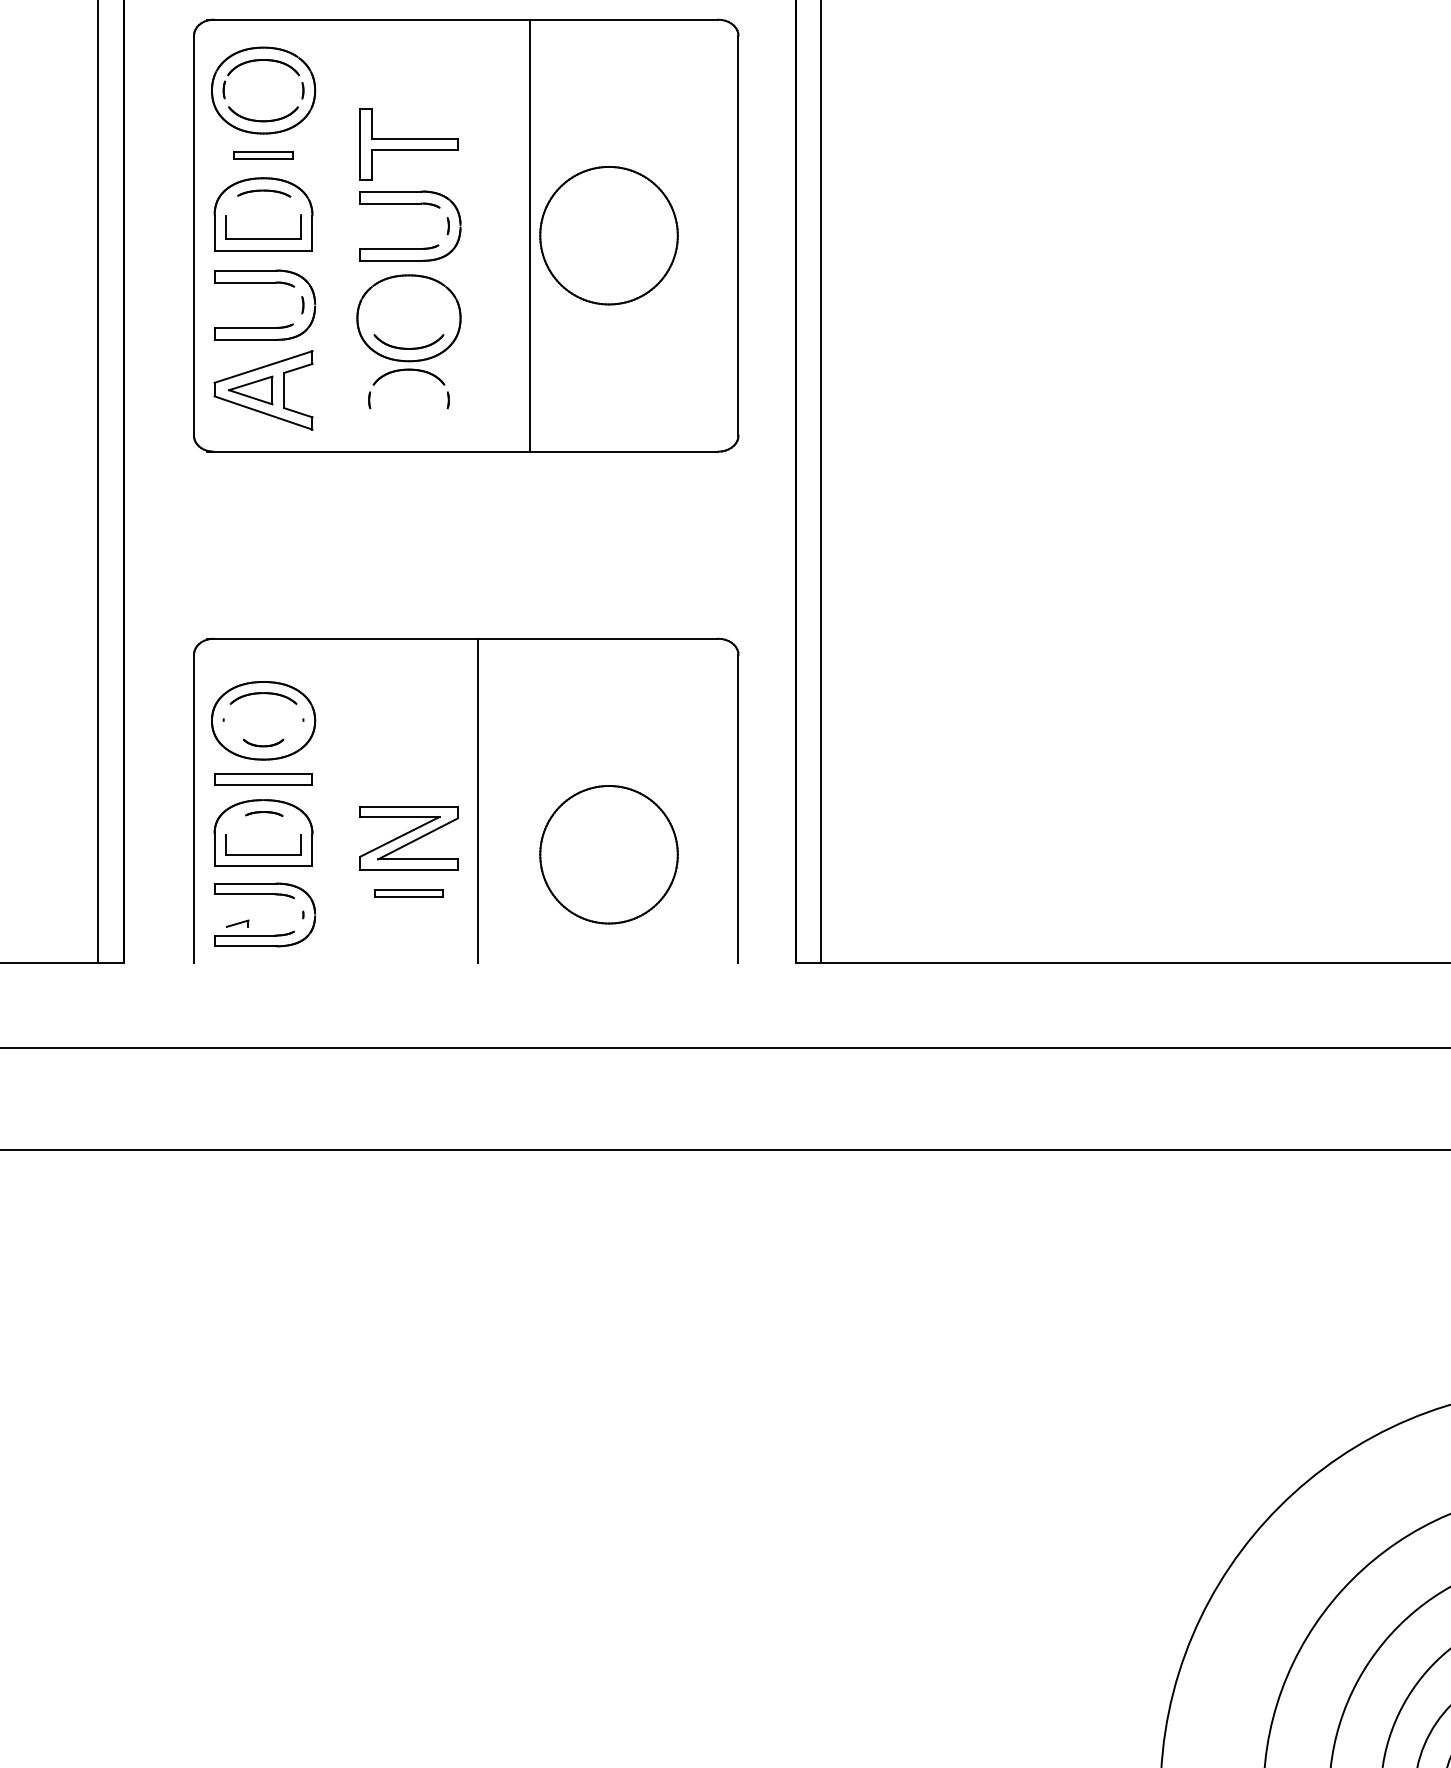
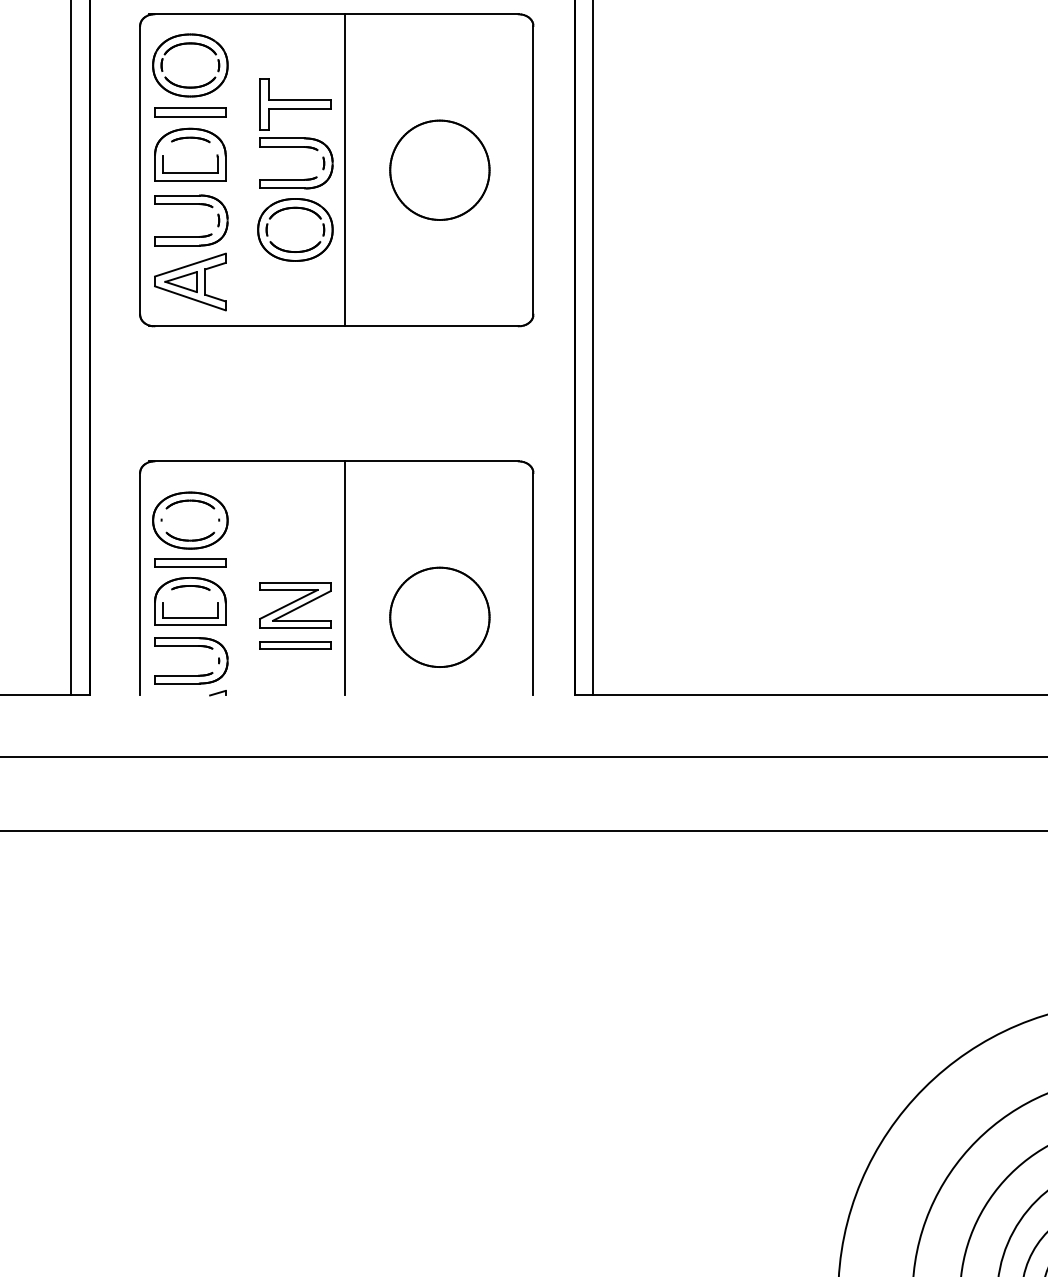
part: (263, 154) -> (190, 111), size x1.67
line: (530, 235) -> (345, 170), moved
part: (408, 370) -> (295, 208), moved
part: (263, 742) -> (190, 536), size x1.67
part: (264, 813) -> (191, 587), size x1.43
part: (408, 893) -> (295, 645), size x1.43
part: (237, 923) -> (217, 693), moved

